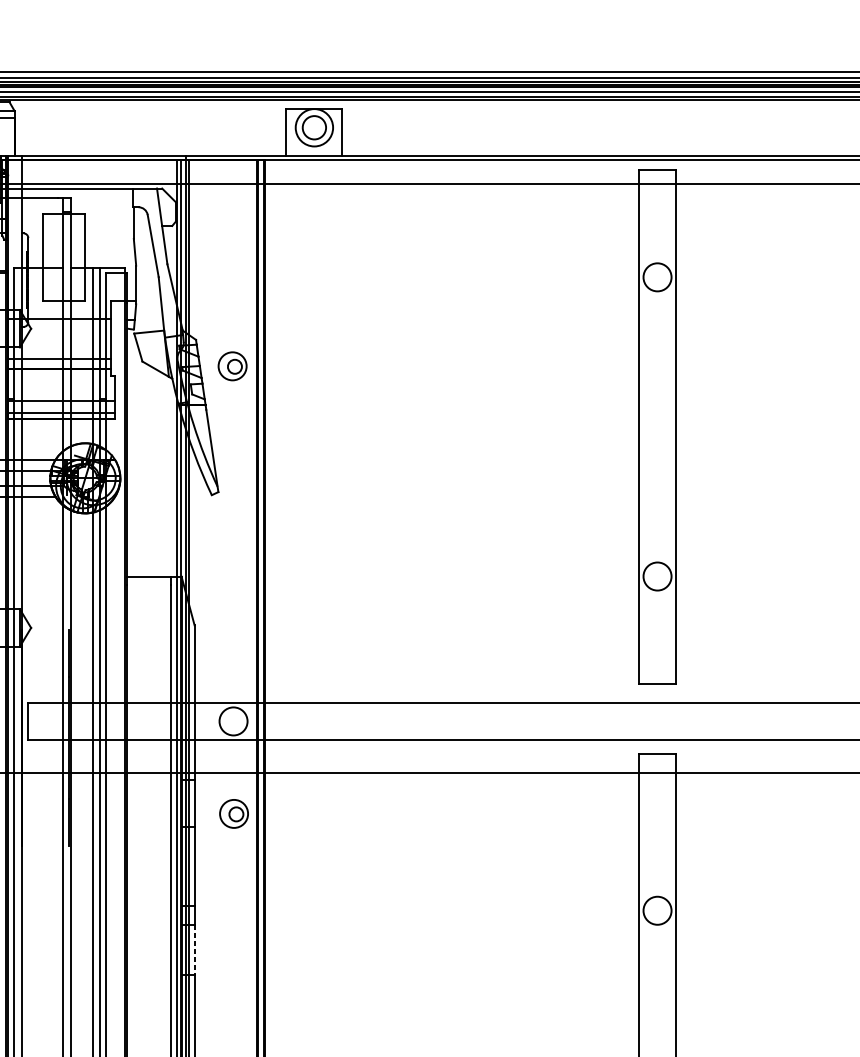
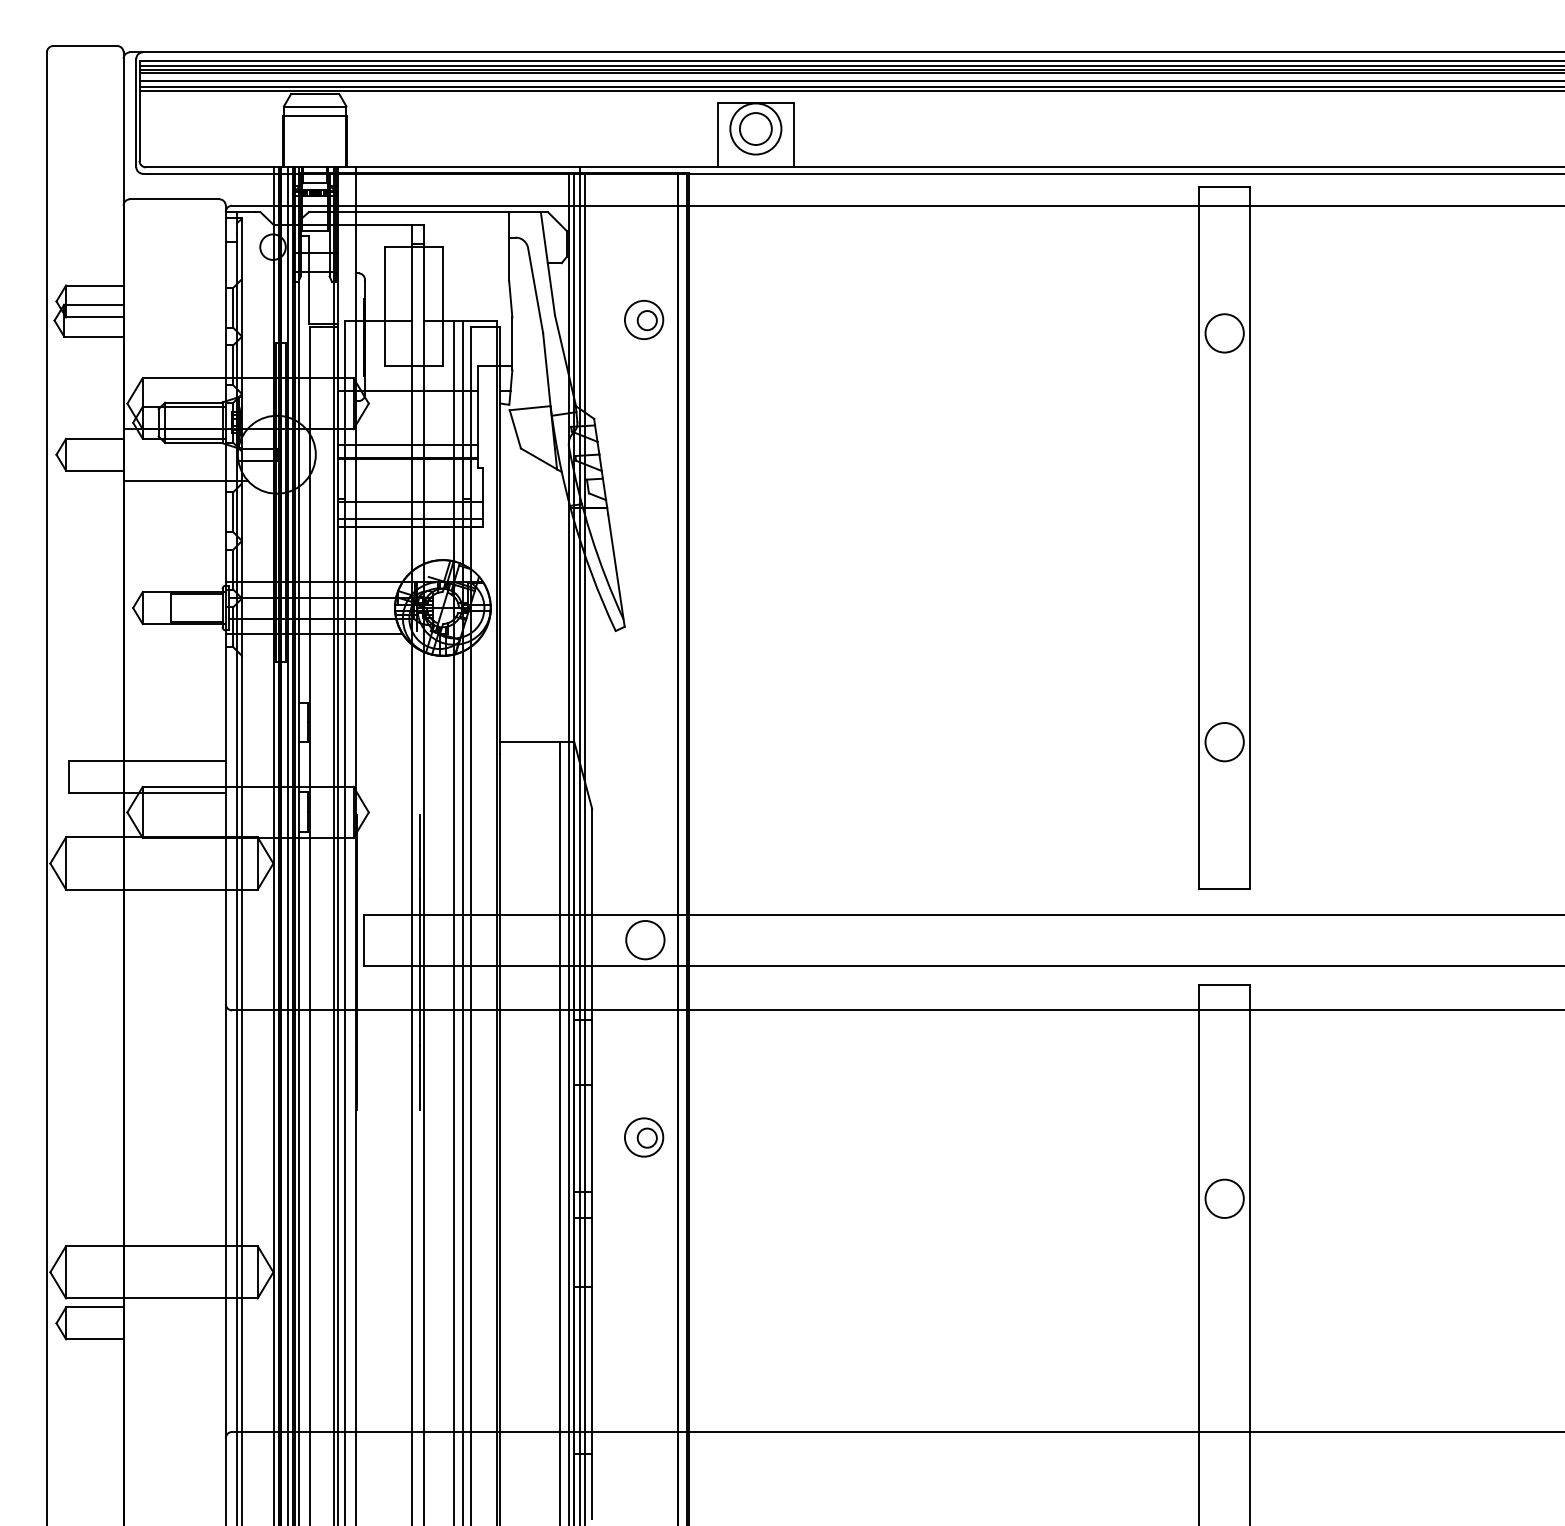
part: (232, 365) -> (644, 319), moved
part: (234, 813) -> (644, 1137), moved
line: (194, 950) -> (592, 1252), dashed -> solid

